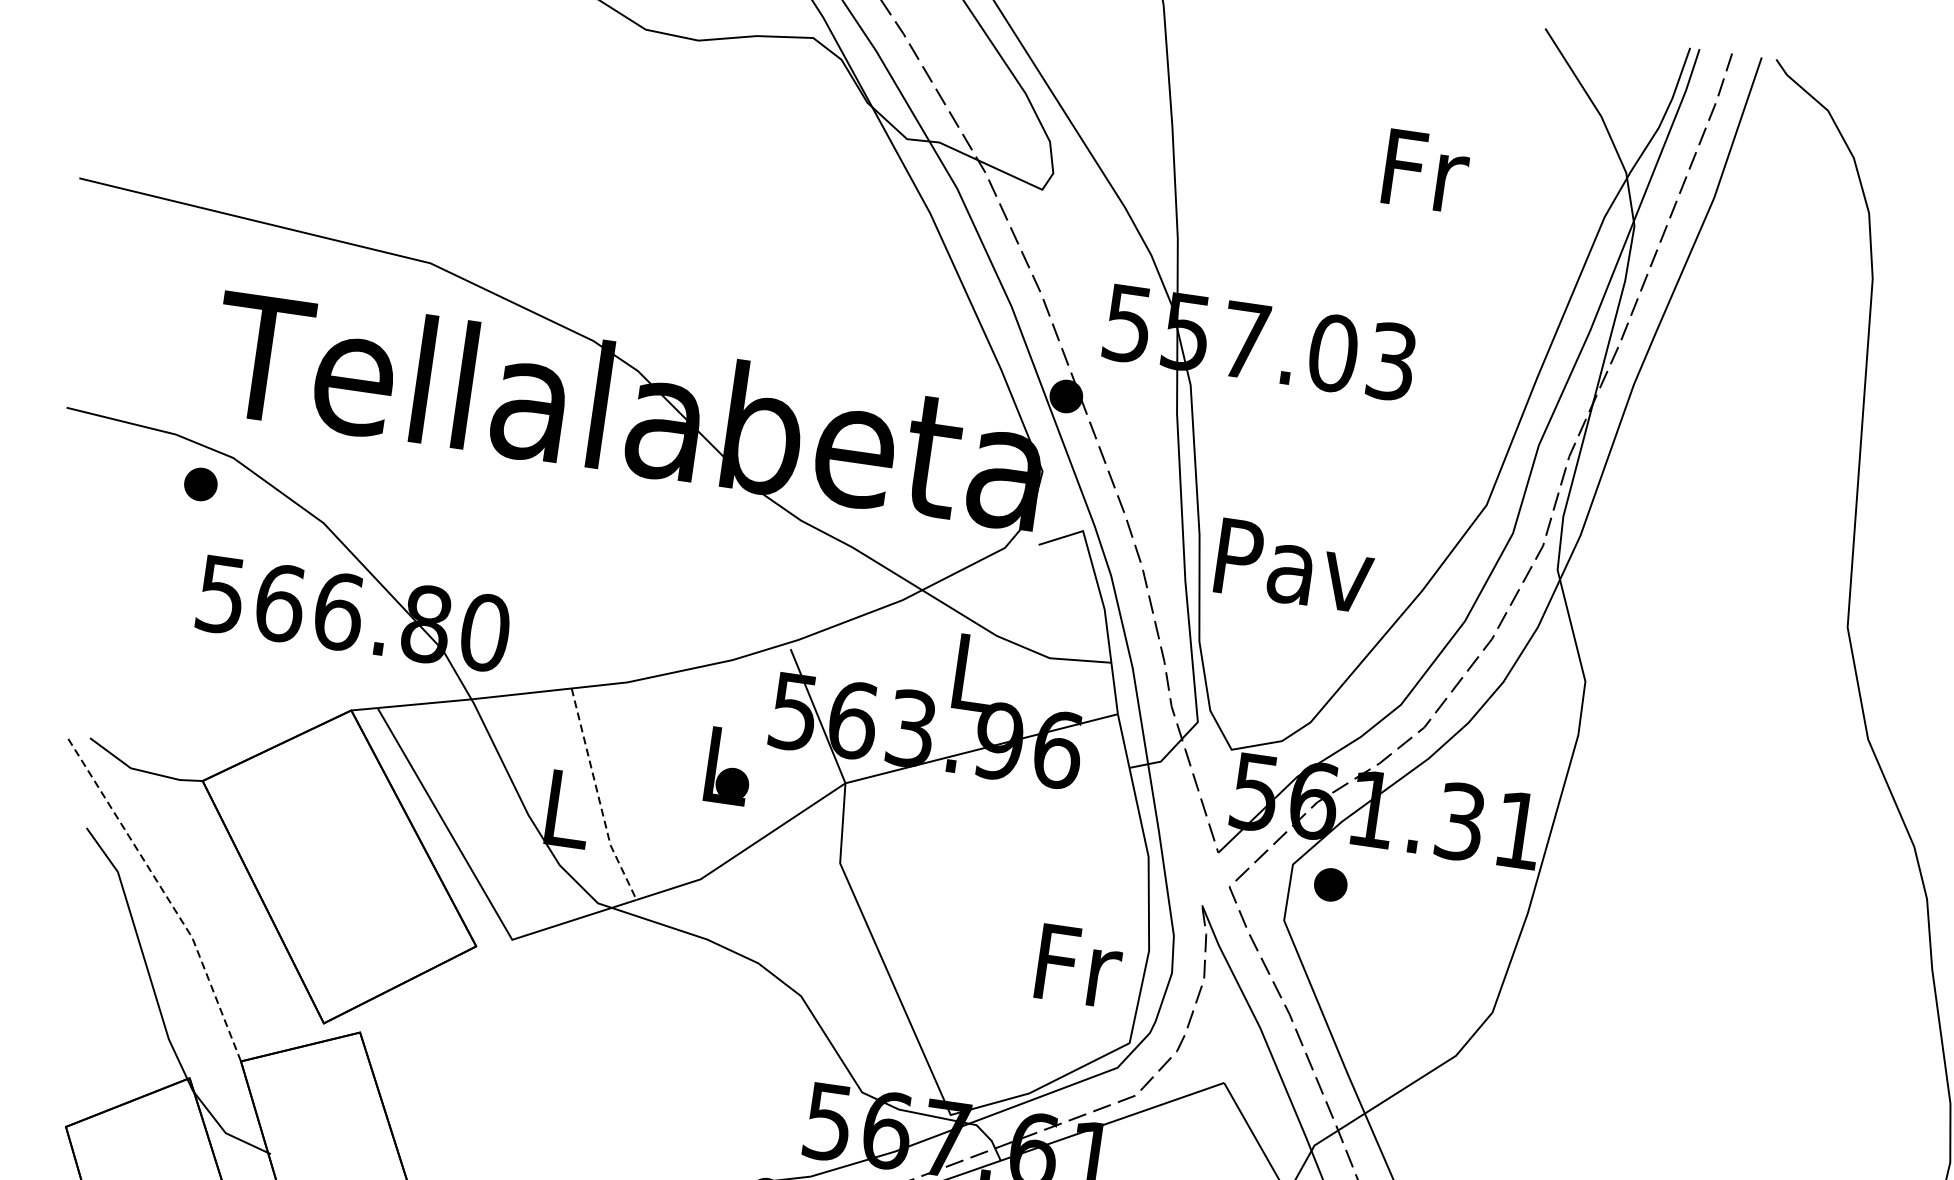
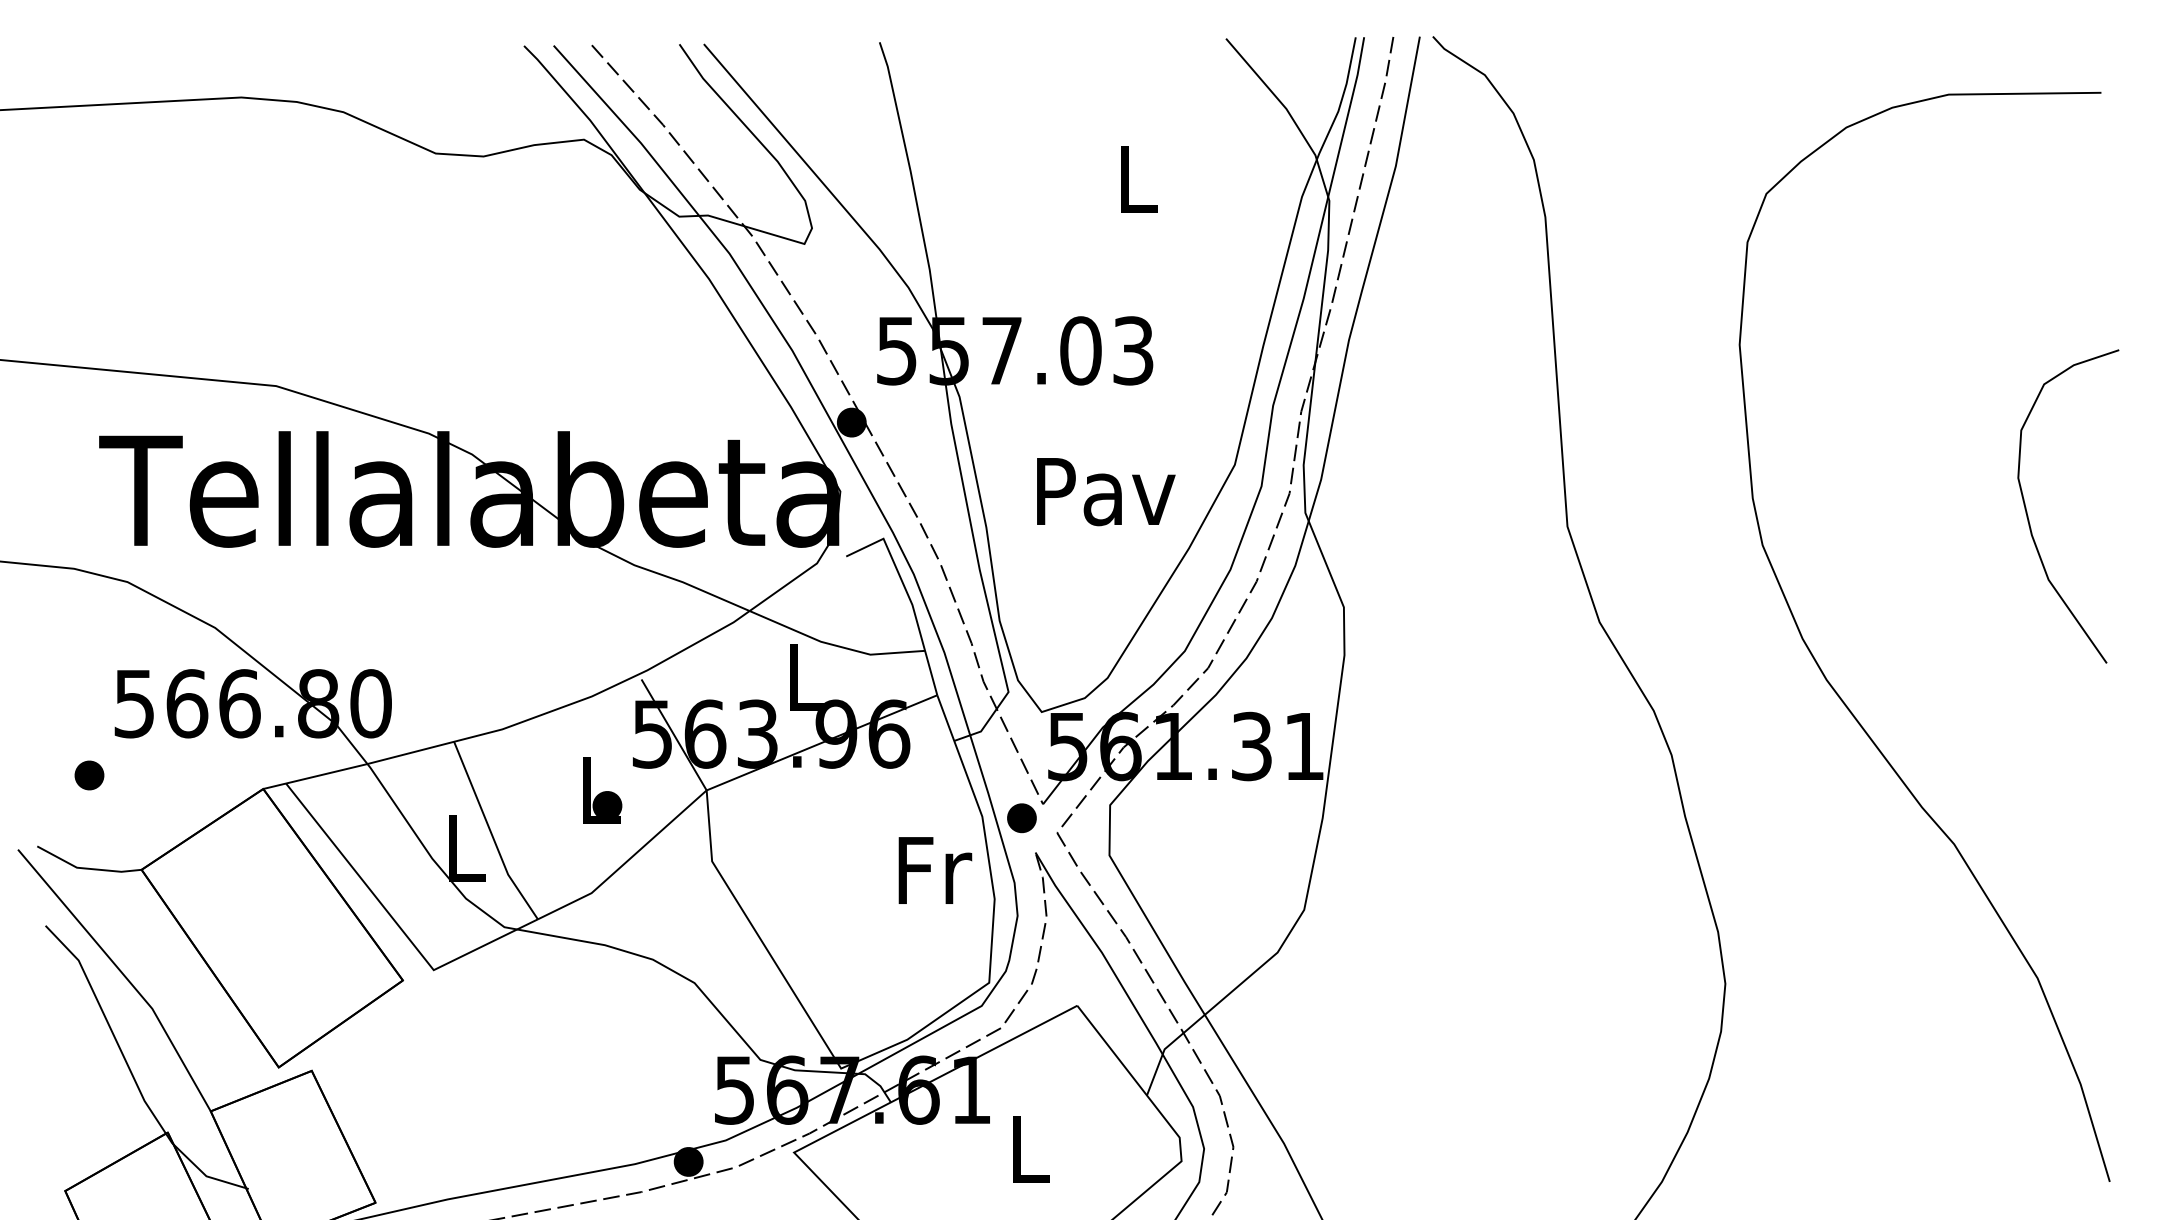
text: (1426, 170) -> (1139, 178), Fr -> L
part: (200, 484) -> (89, 775), moved
text: (1295, 567) -> (1106, 492), moved
line: (598, 797) -> (491, 834), dashed -> solid
part: (1330, 885) -> (1021, 818), moved
line: (165, 894) -> (123, 974), dashed -> solid
text: (1079, 966) -> (935, 870), moved

